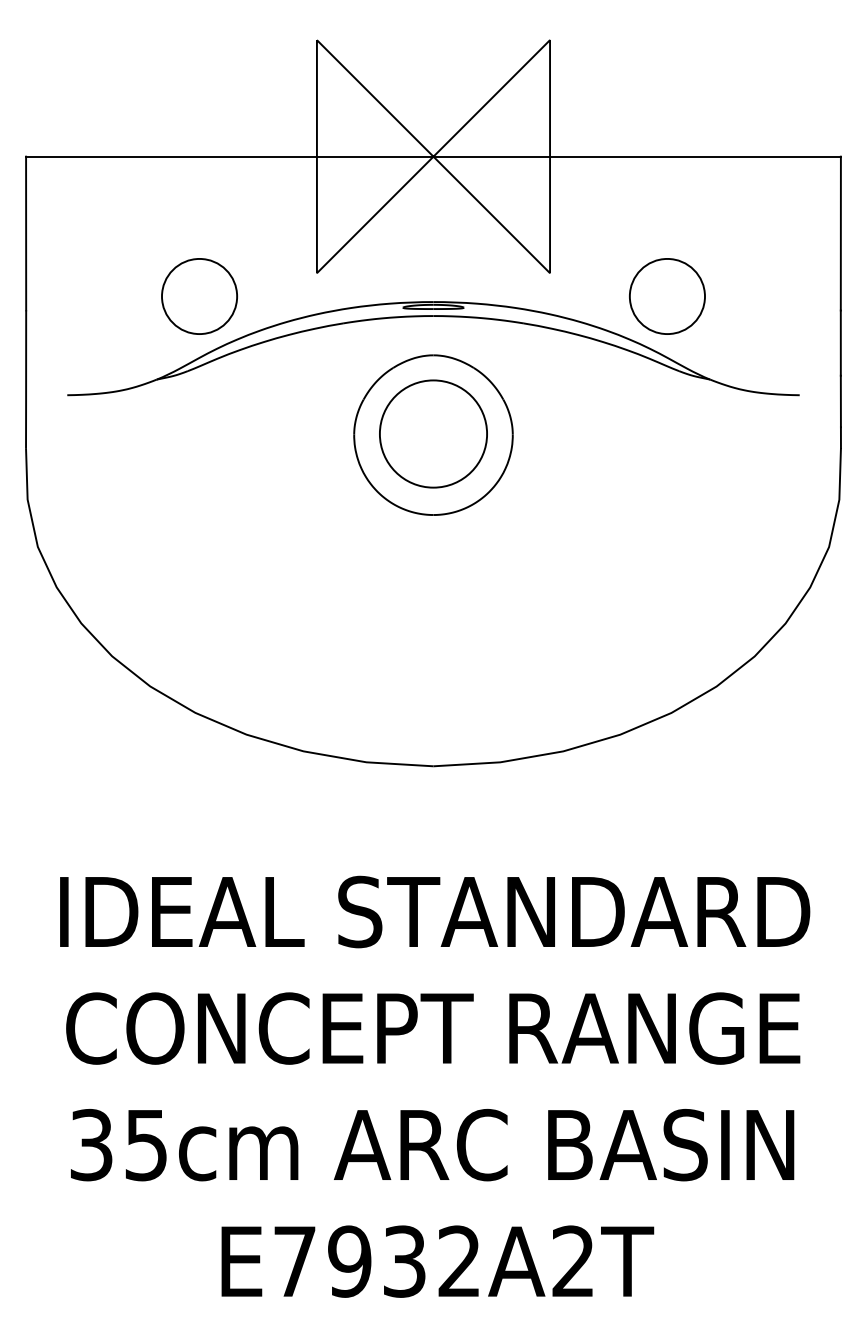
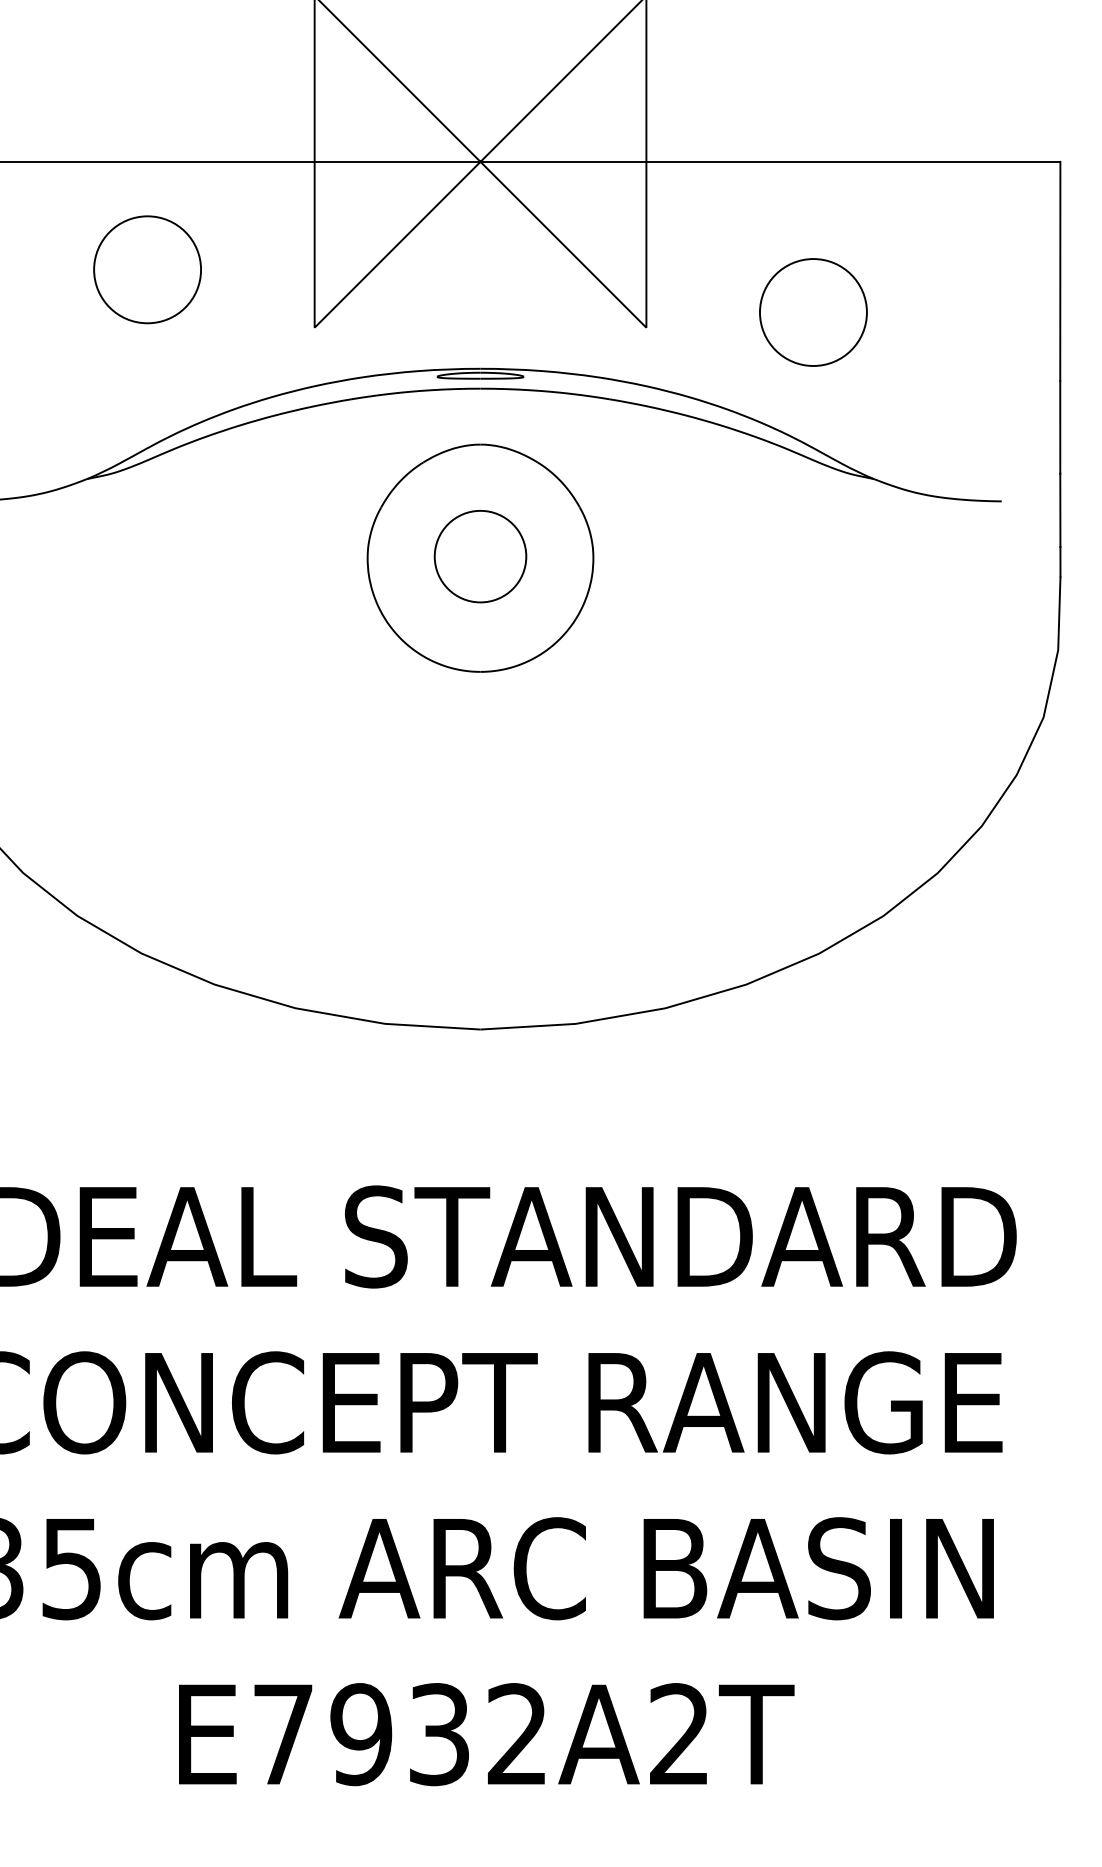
part: (199, 296) -> (147, 269), moved
part: (667, 296) -> (813, 312), moved
circle: (433, 433) -> (480, 555), size x0.6

